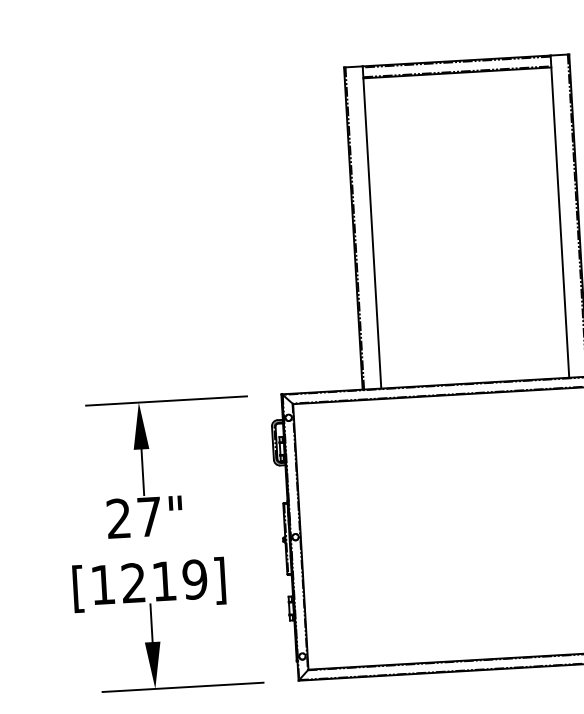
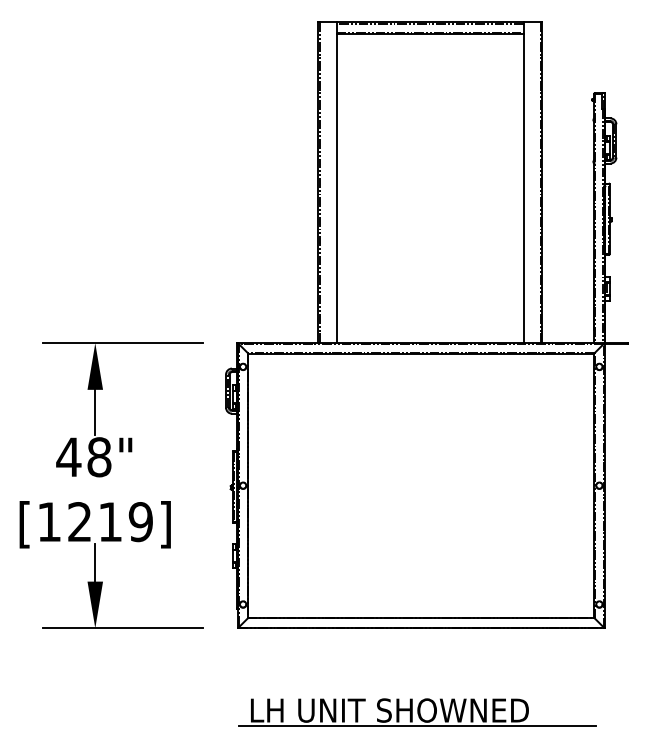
text: (133, 518) -> (83, 457), 27" -> 48"

